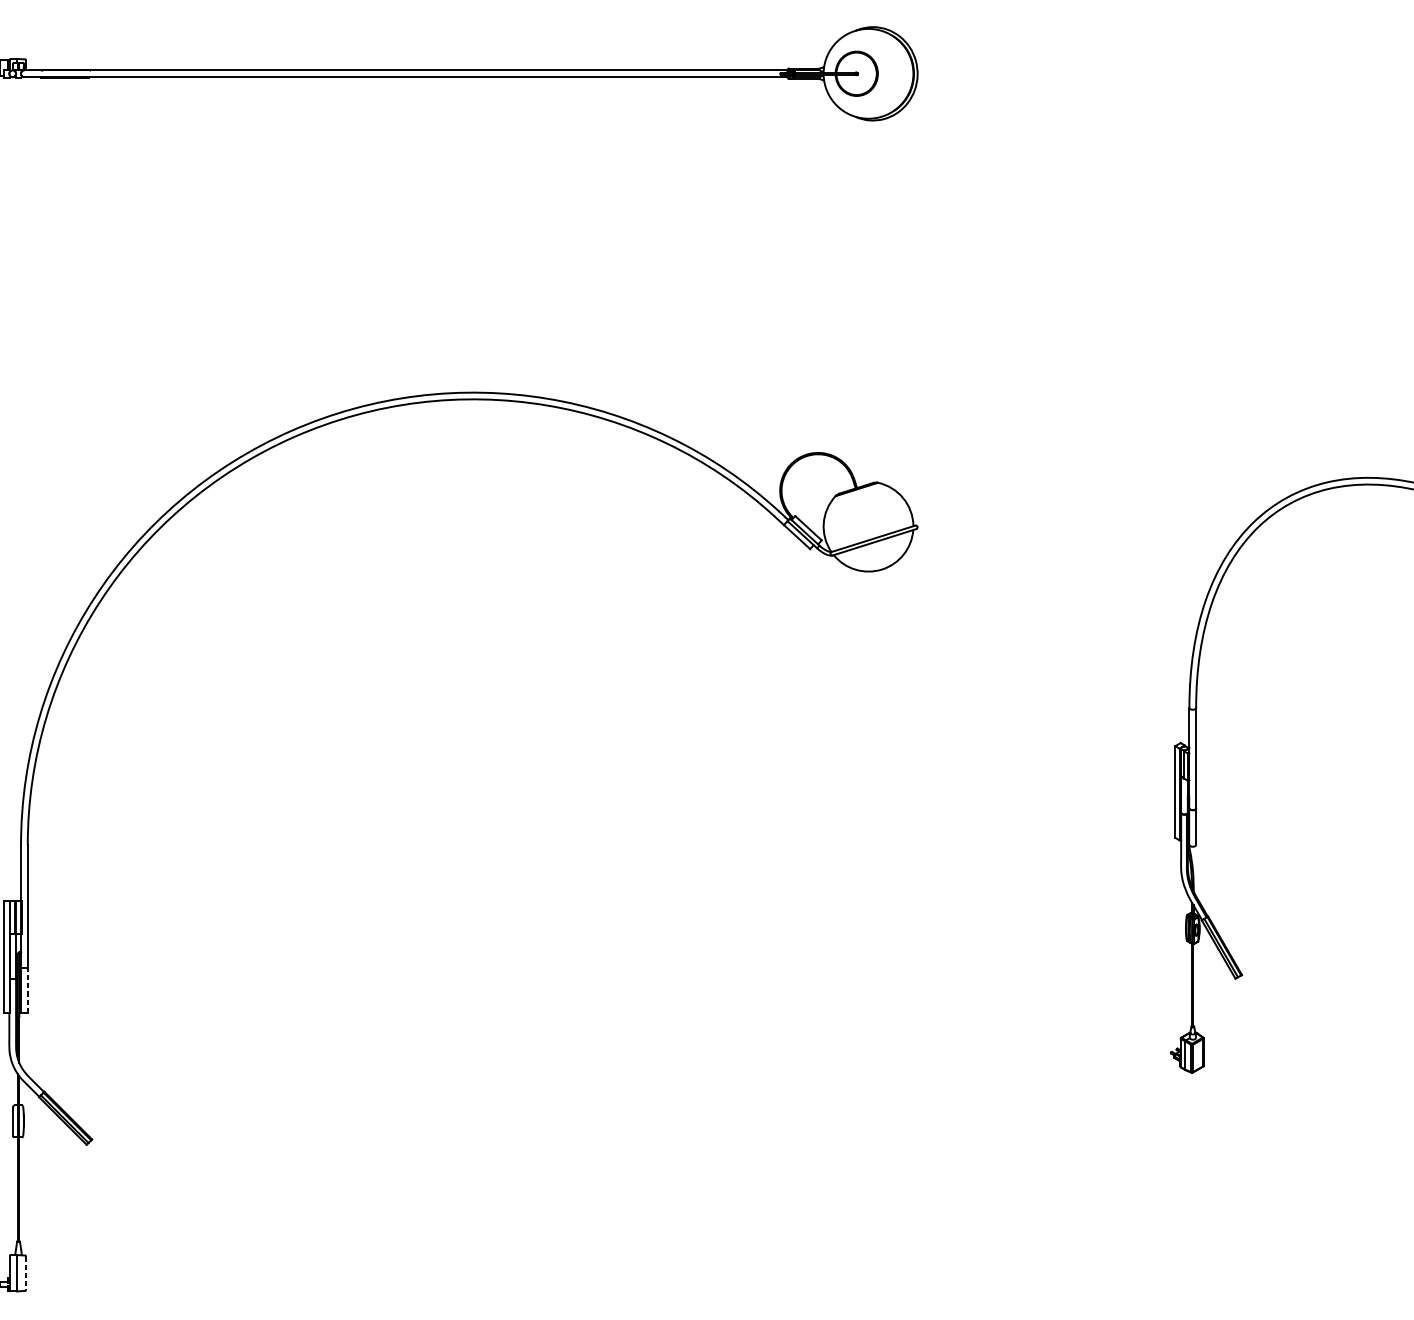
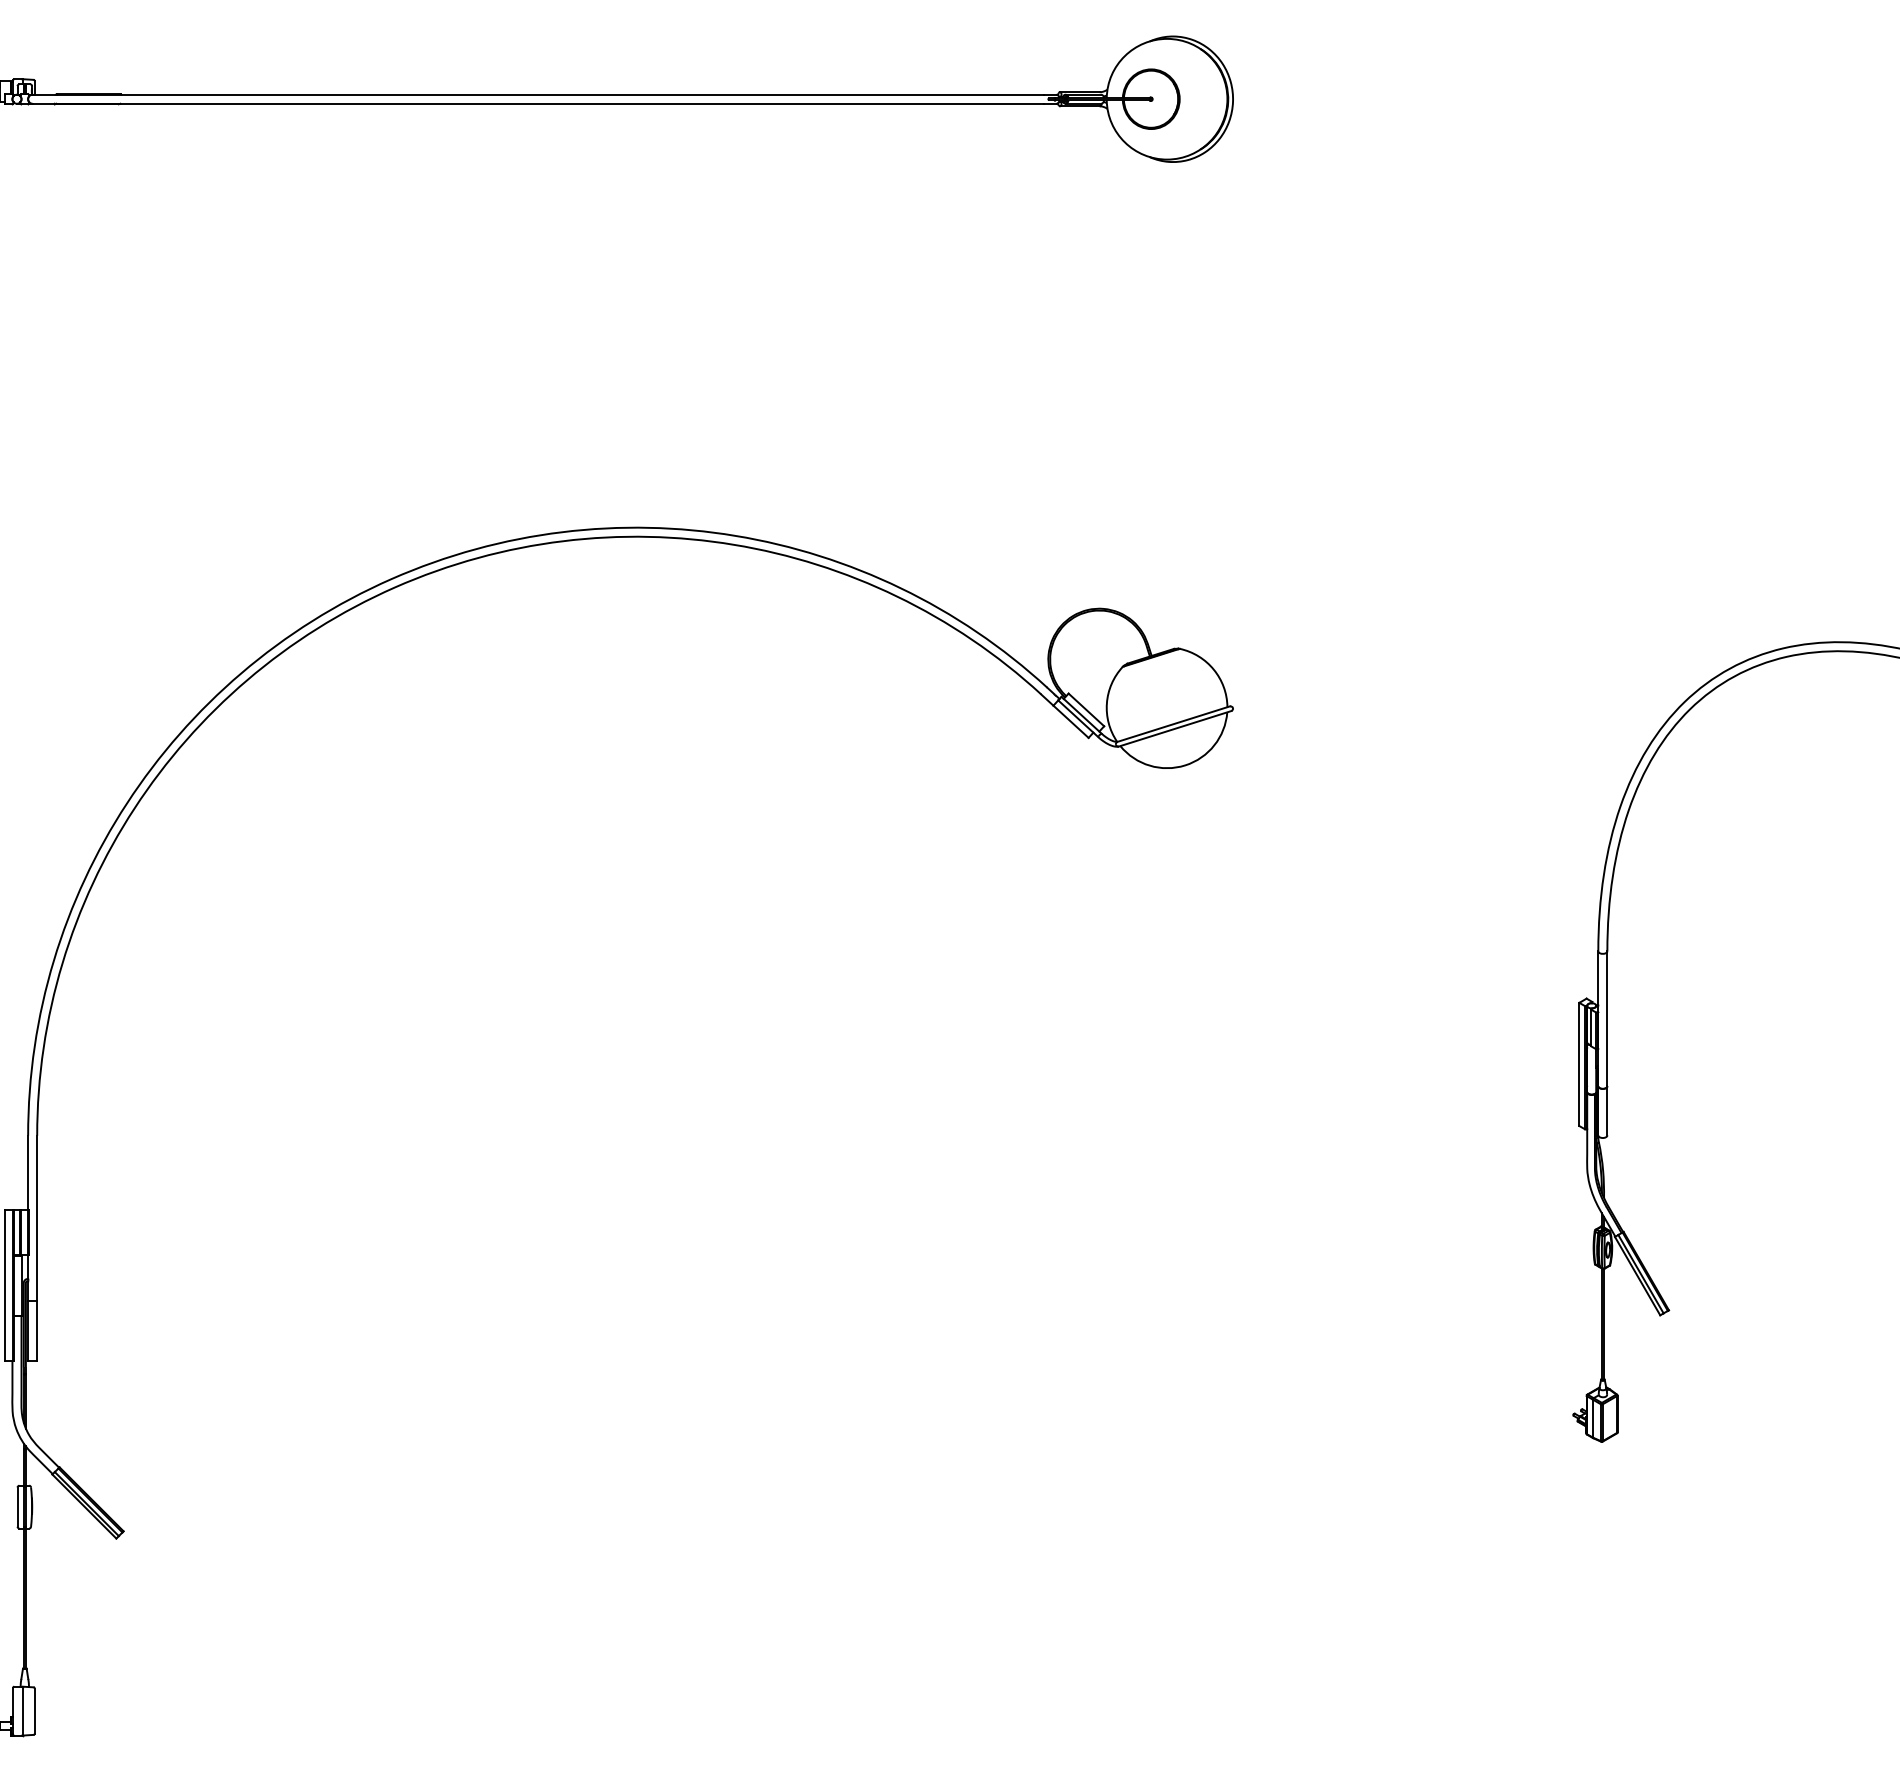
line: (28, 990) -> (37, 1330), dashed -> solid
line: (25, 1273) -> (34, 1711), dashed -> solid

